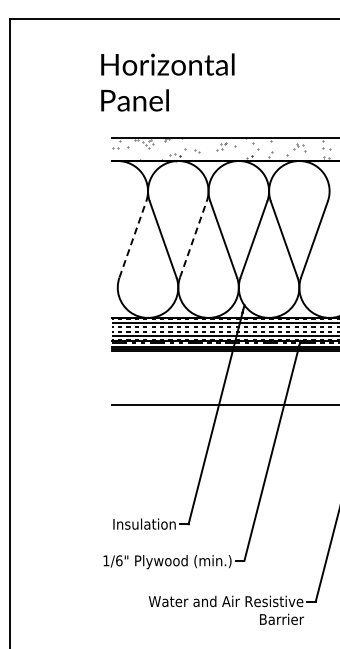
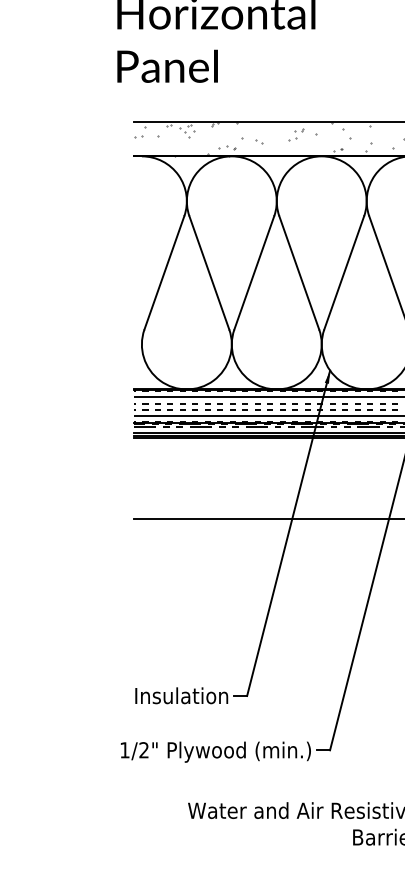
line: (133, 239) -> (165, 272), dashed -> solid
line: (193, 239) -> (254, 272), dashed -> solid
text: (119, 560) -> (144, 749), 1/6" -> 1/2"

